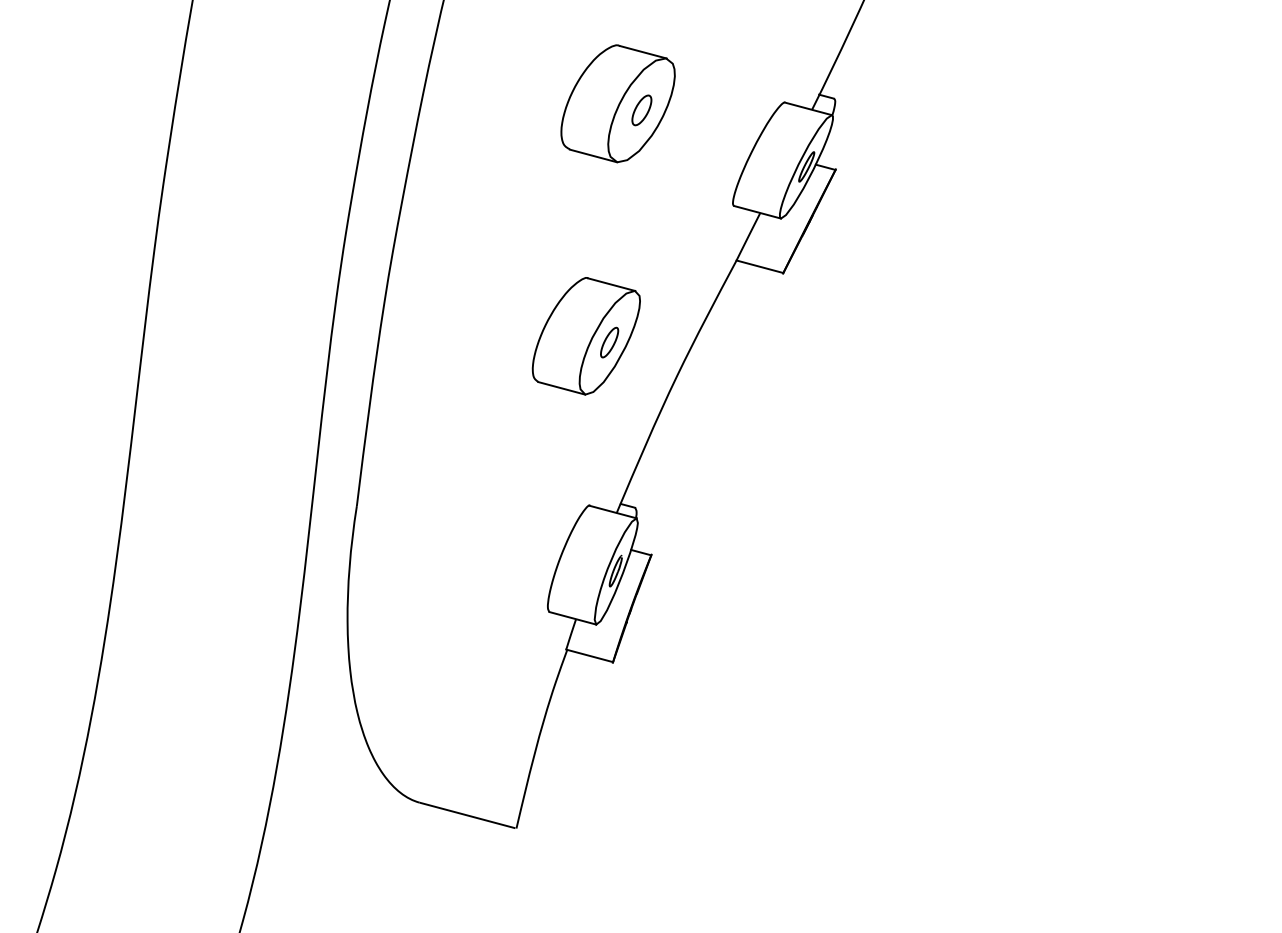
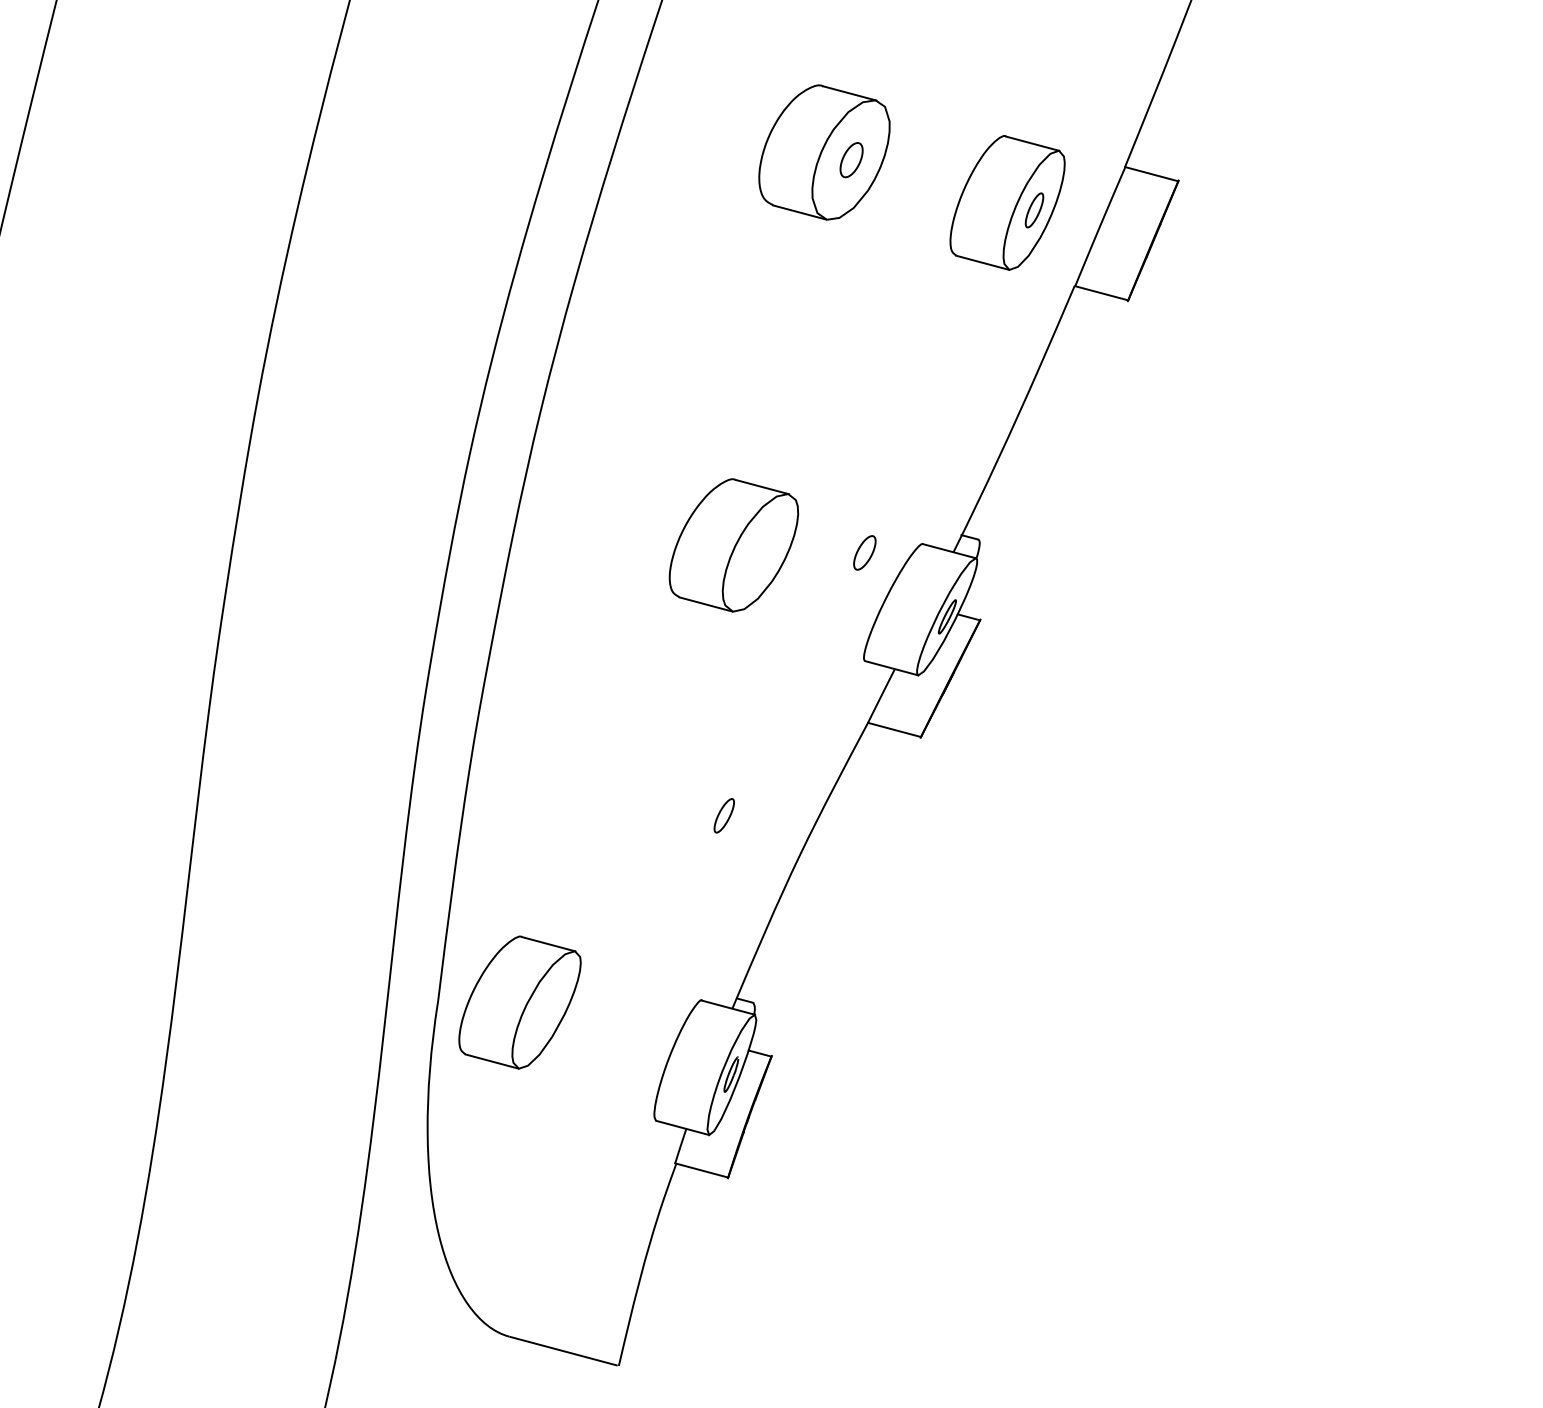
part: (641, 110) -> (864, 552), moved
part: (585, 336) -> (519, 1002), moved

